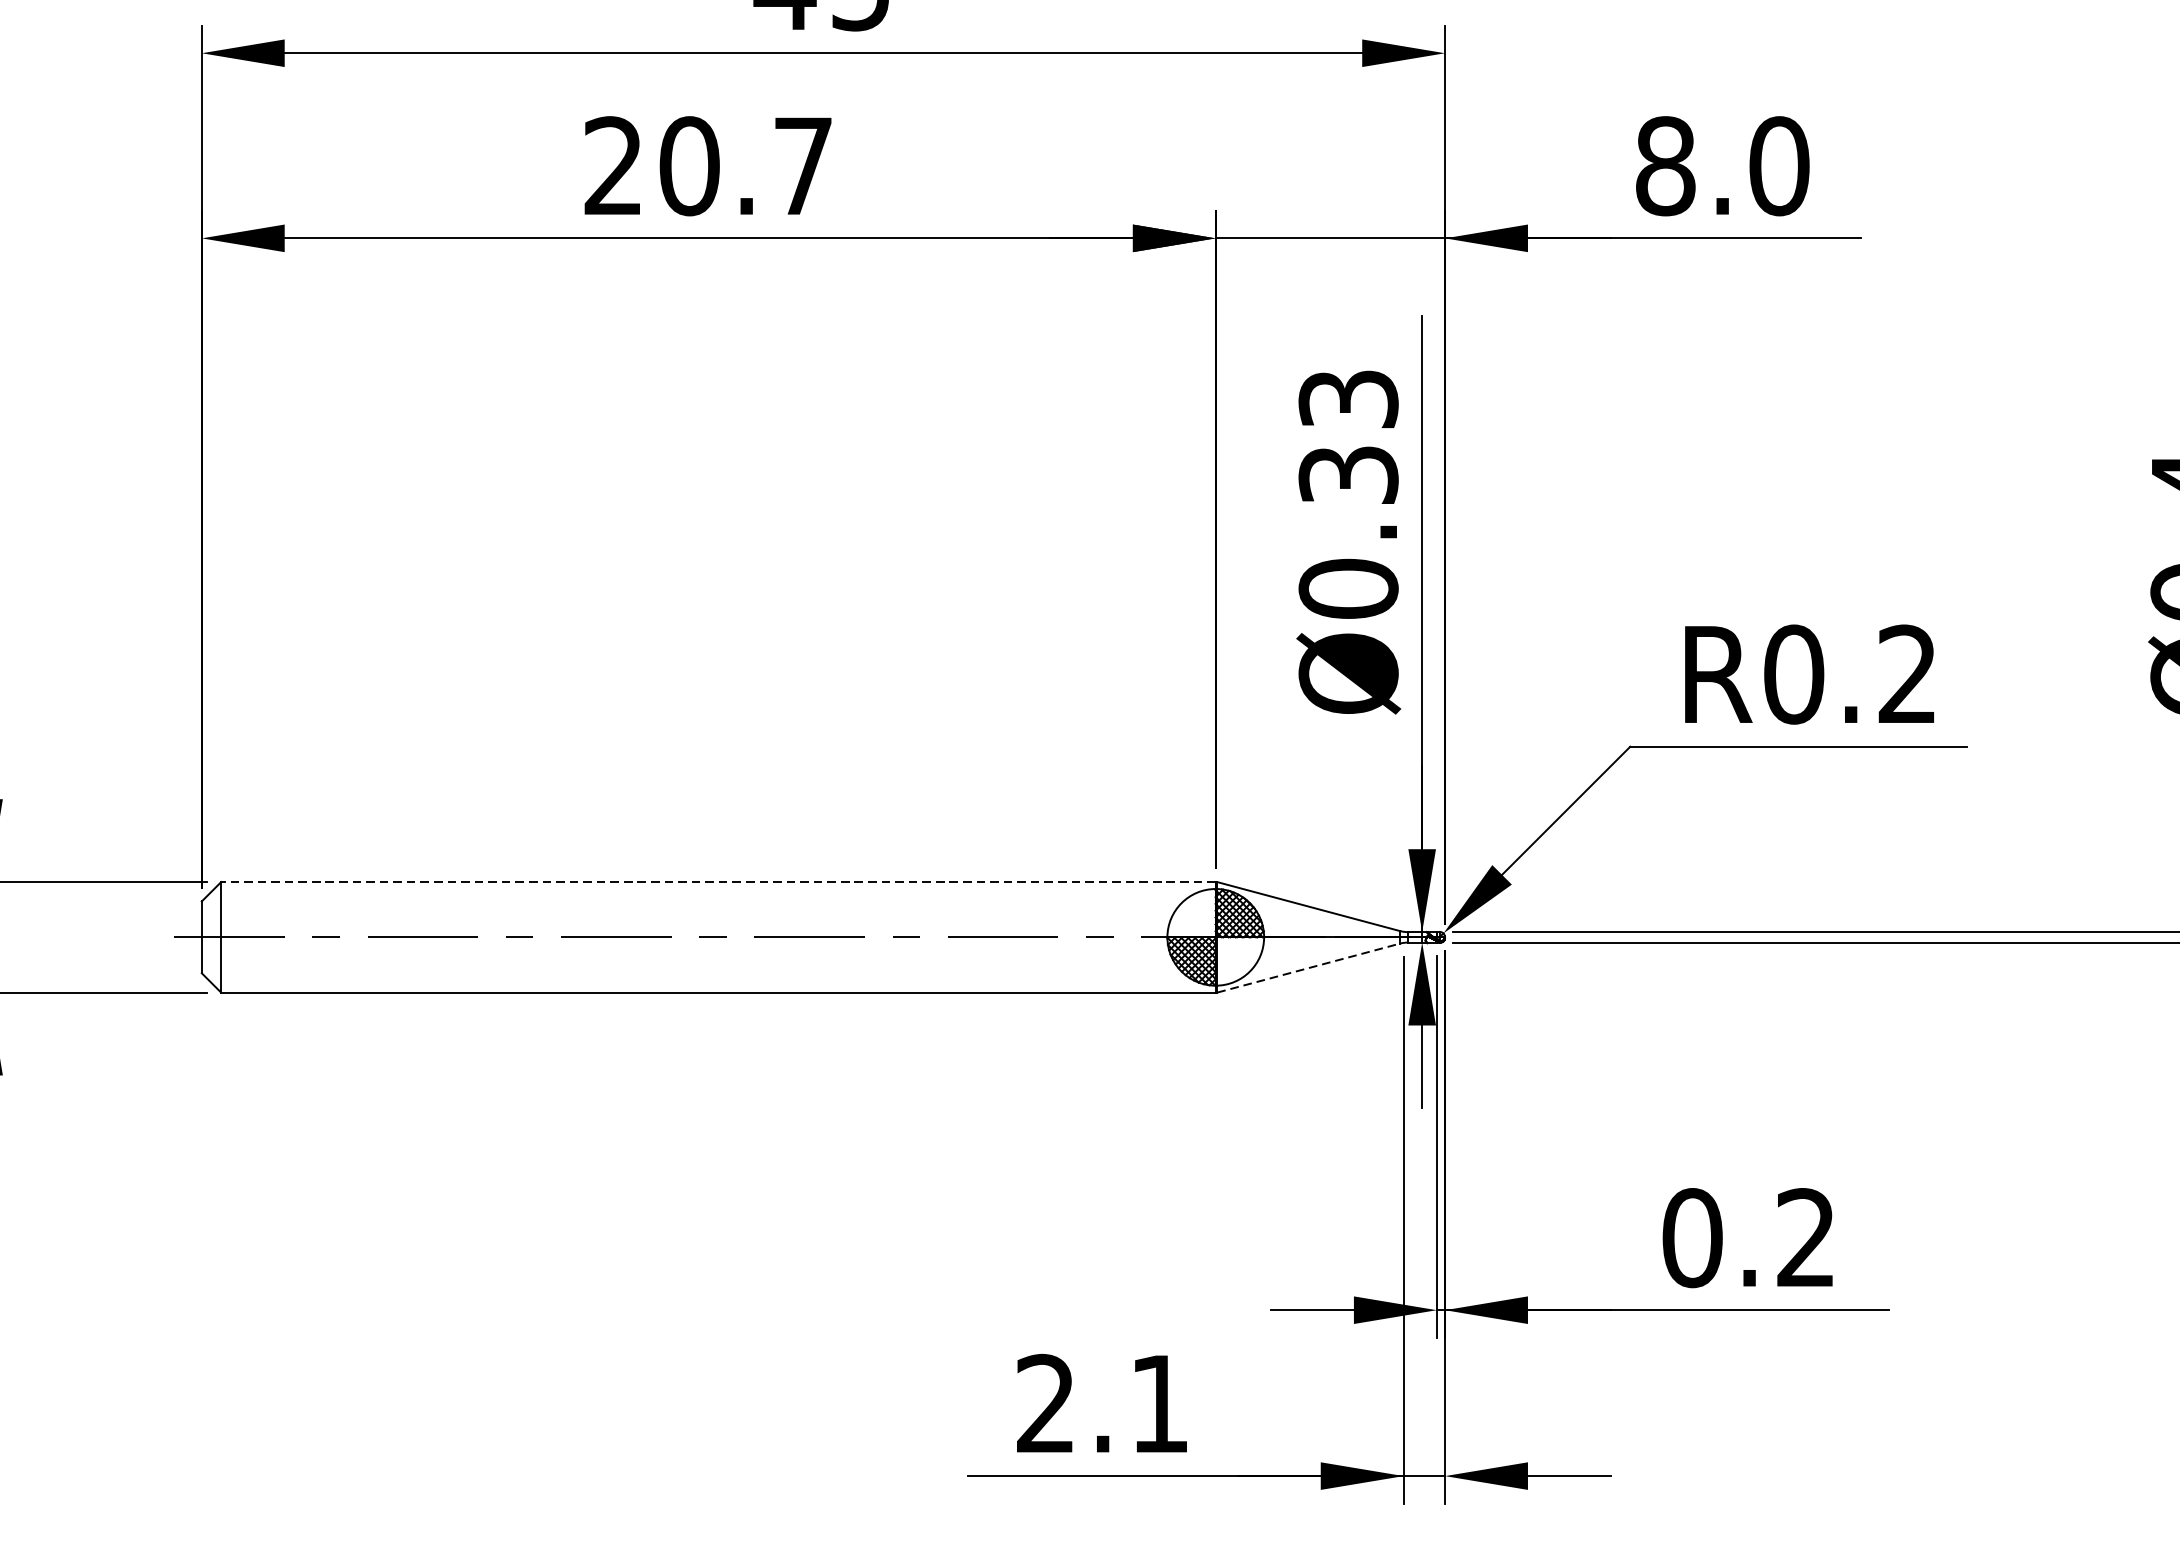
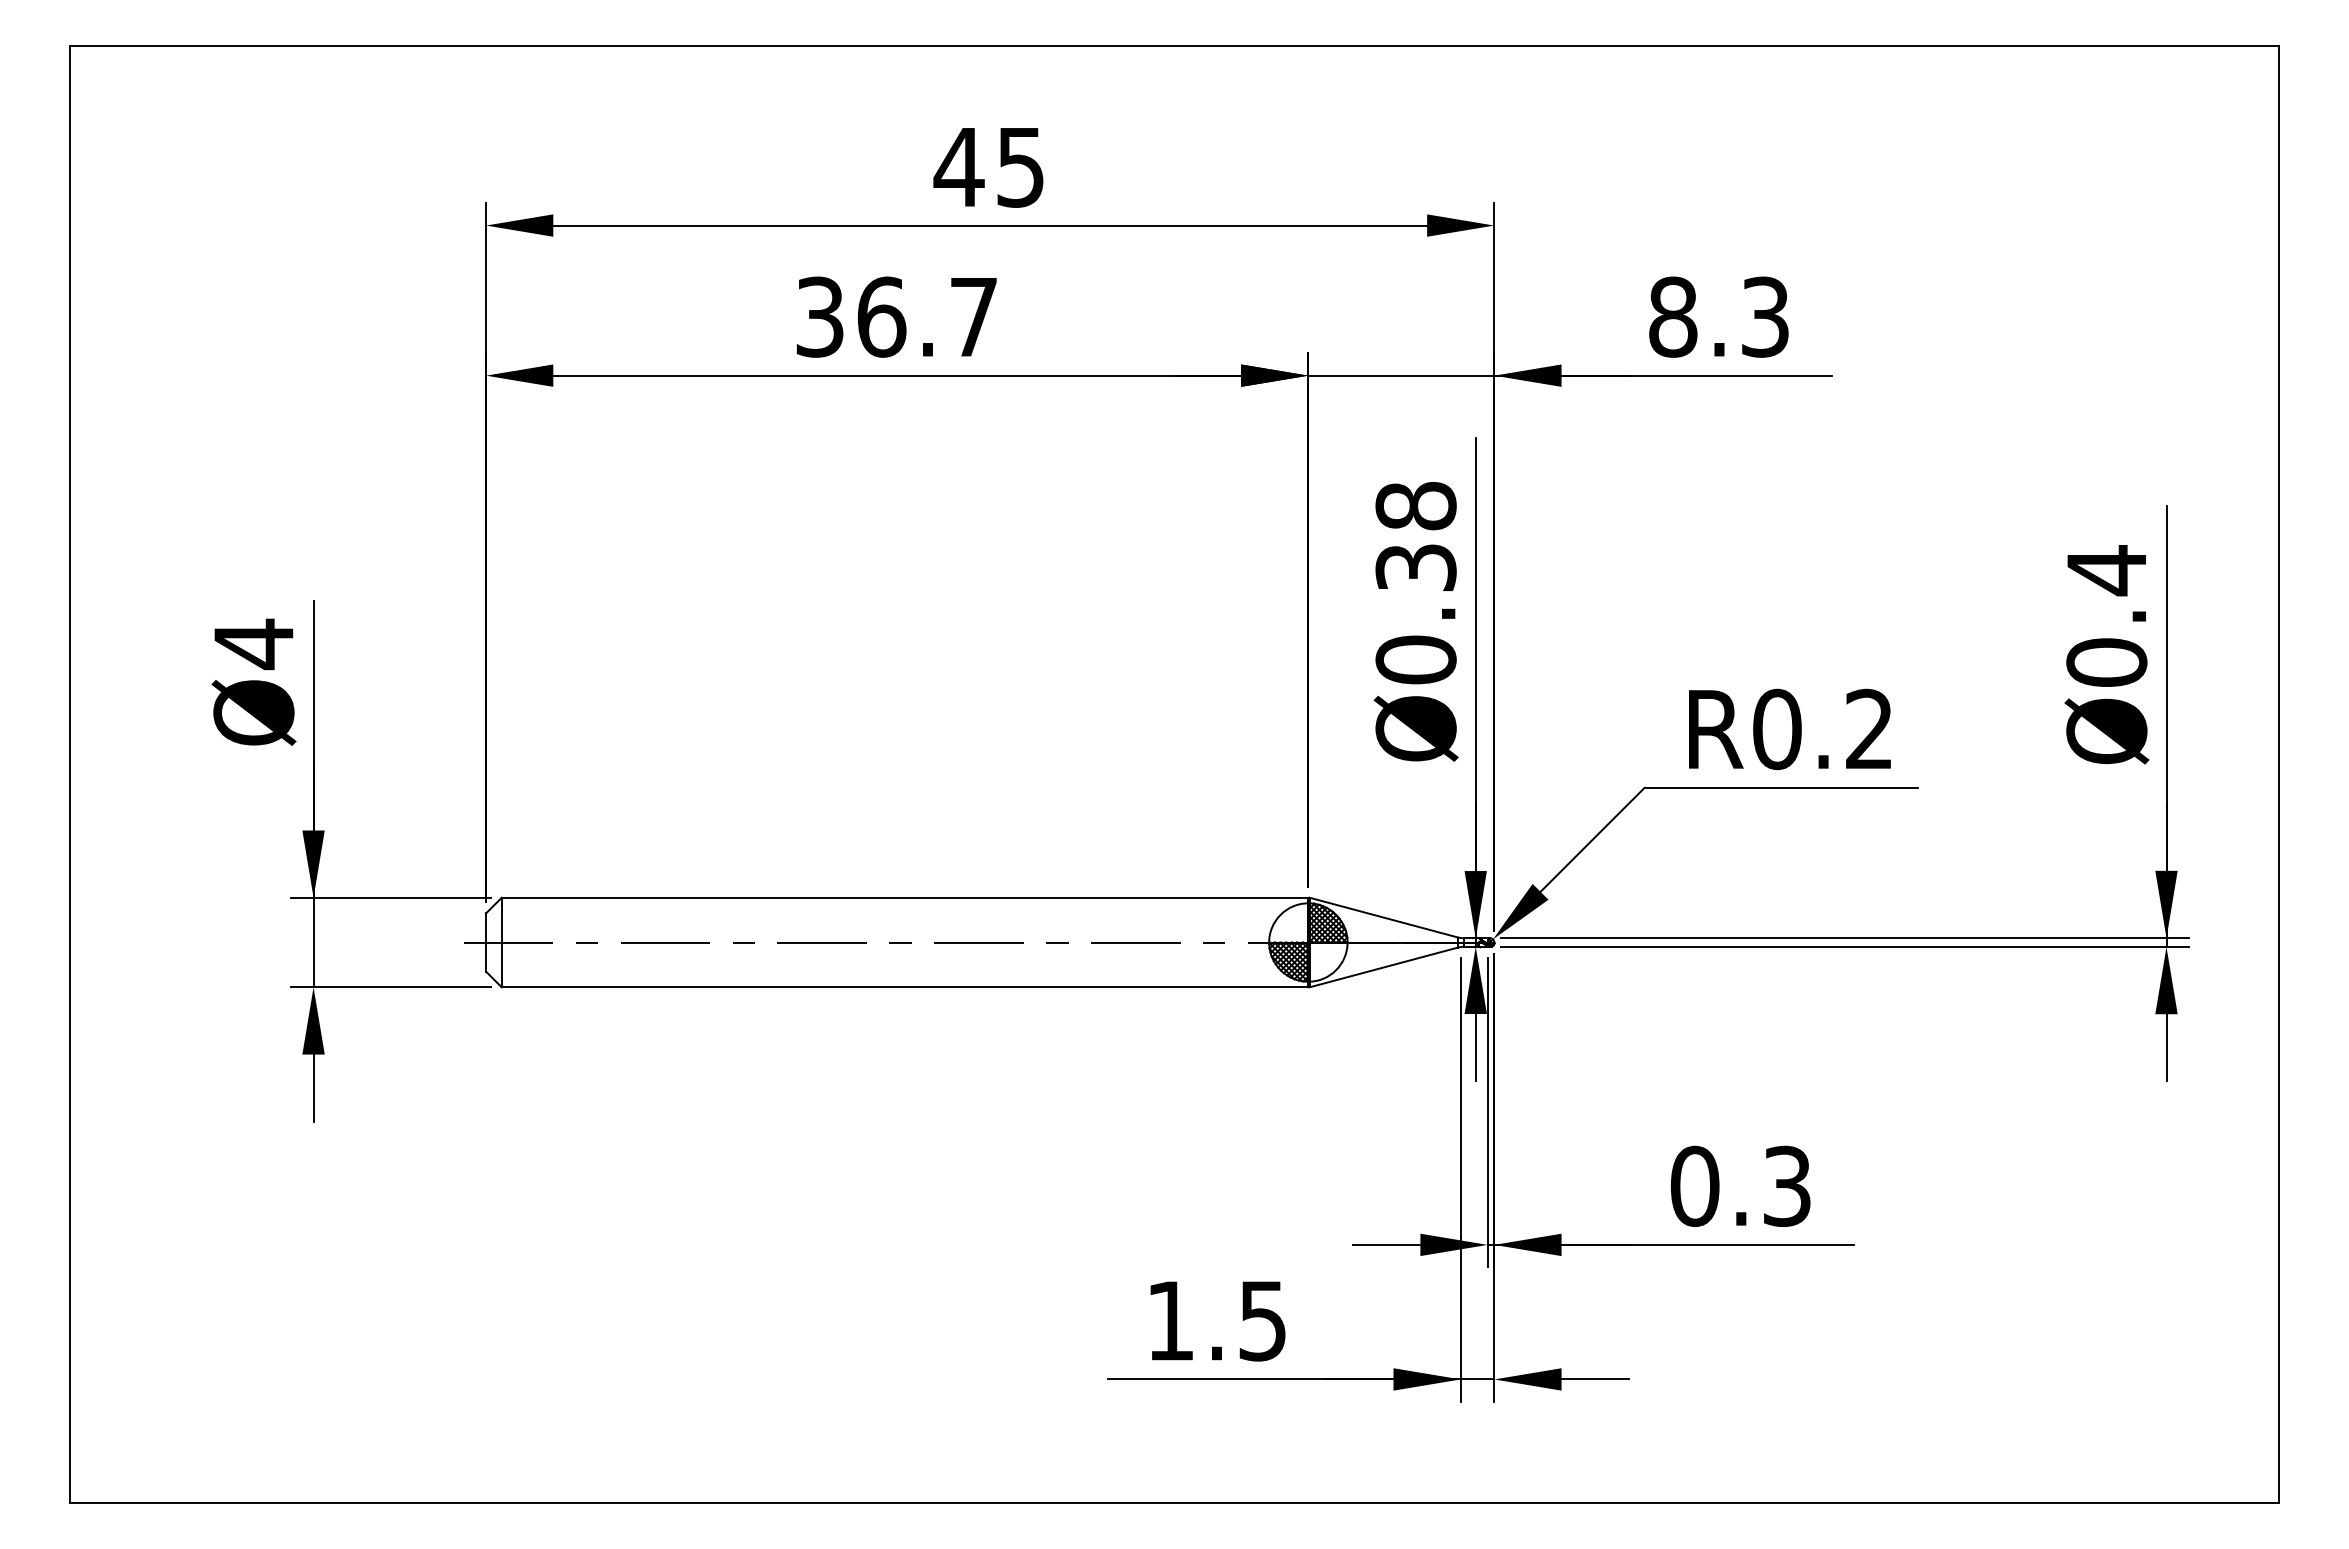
text: (652, 165) -> (851, 316), 20.7 -> 36.7
text: (1779, 165) -> (1765, 316), 8.0 -> 8.3
text: (1347, 399) -> (1415, 506), Ø0.33 -> Ø0.38
line: (717, 881) -> (904, 897), dashed -> solid
line: (1308, 968) -> (1383, 967), dashed -> solid
text: (1805, 1238) -> (1786, 1186), 0.2 -> 0.3
text: (1102, 1403) -> (1216, 1320), 2.1 -> 1.5

